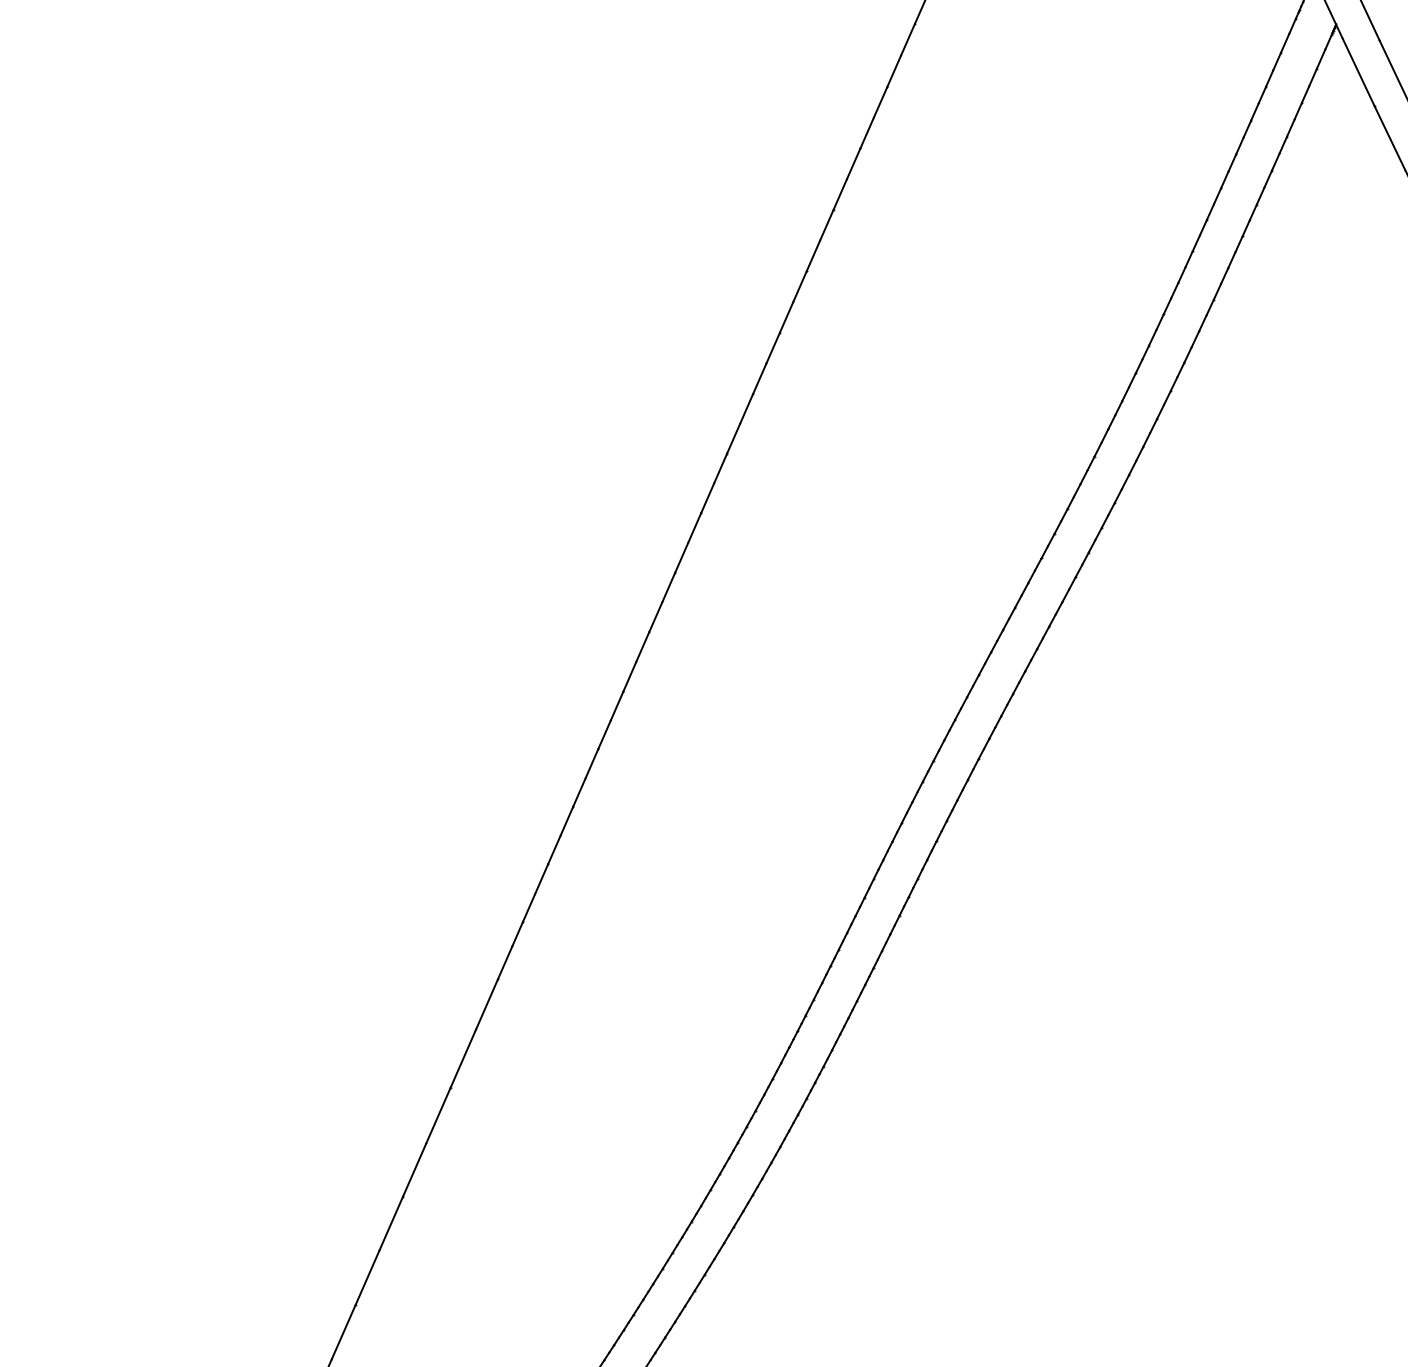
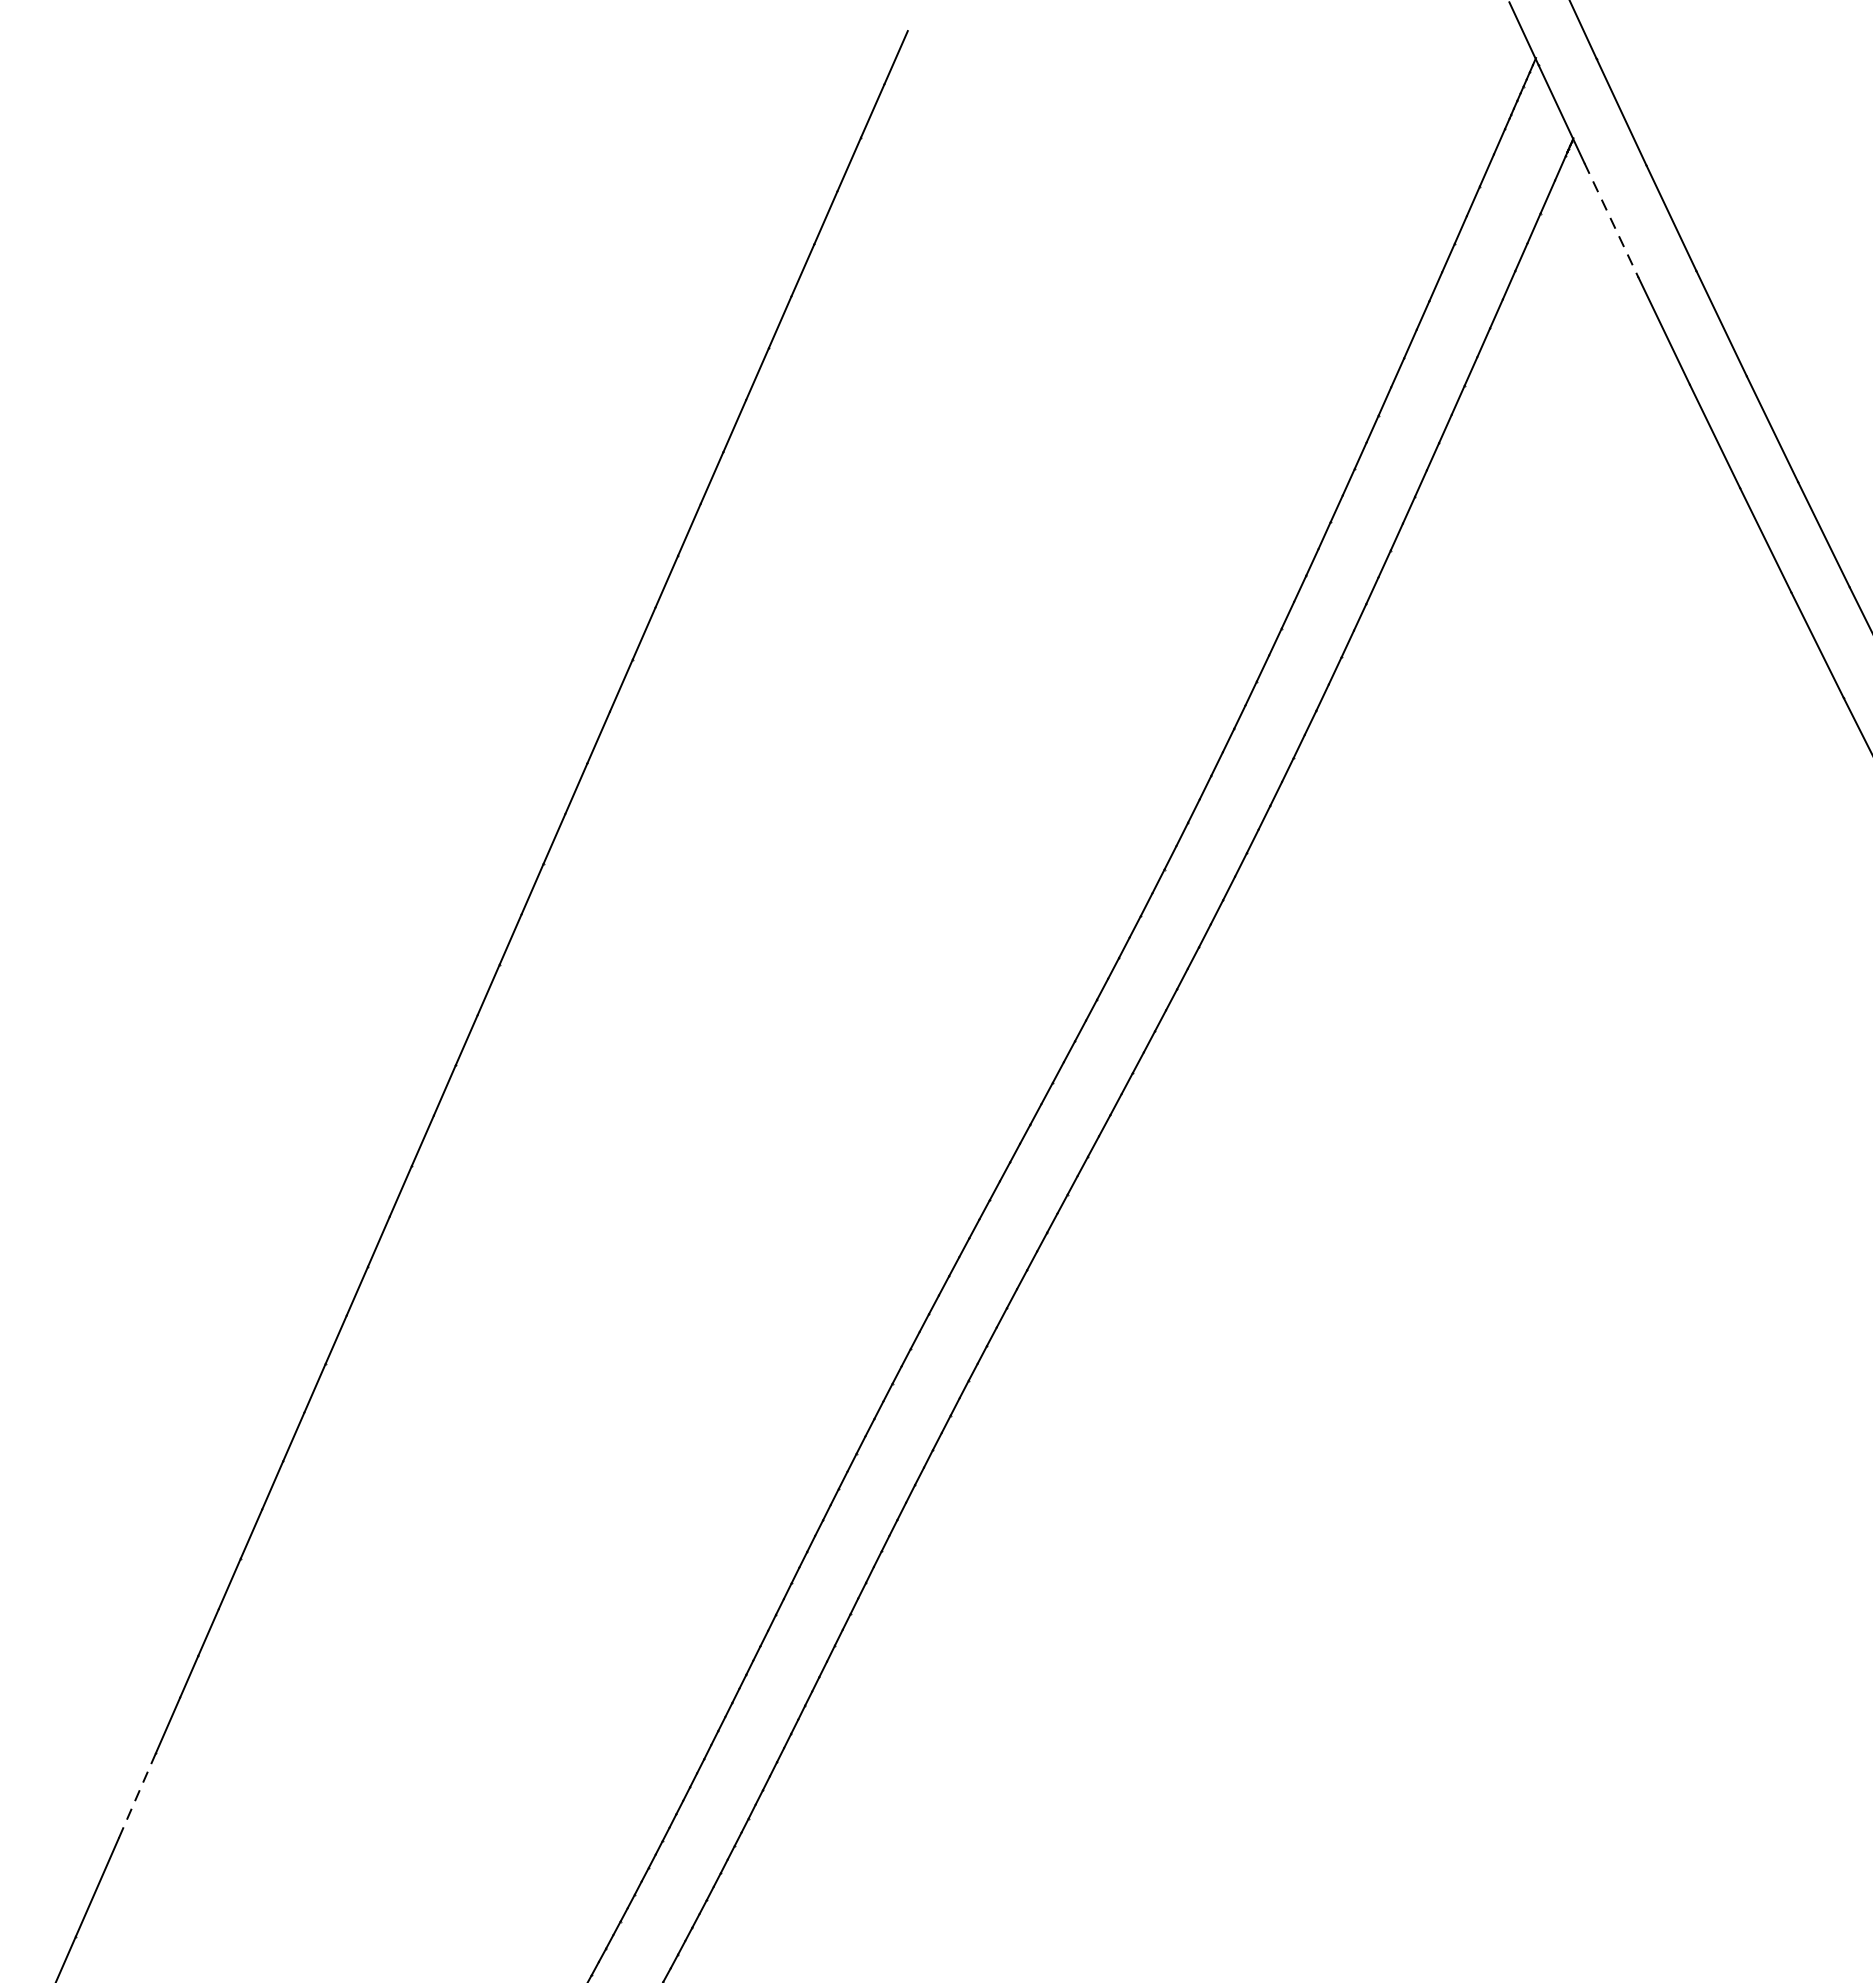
line: (1358, 73) -> (1610, 221), solid -> dashed
line: (487, 1004) -> (138, 1795), solid -> dashed

